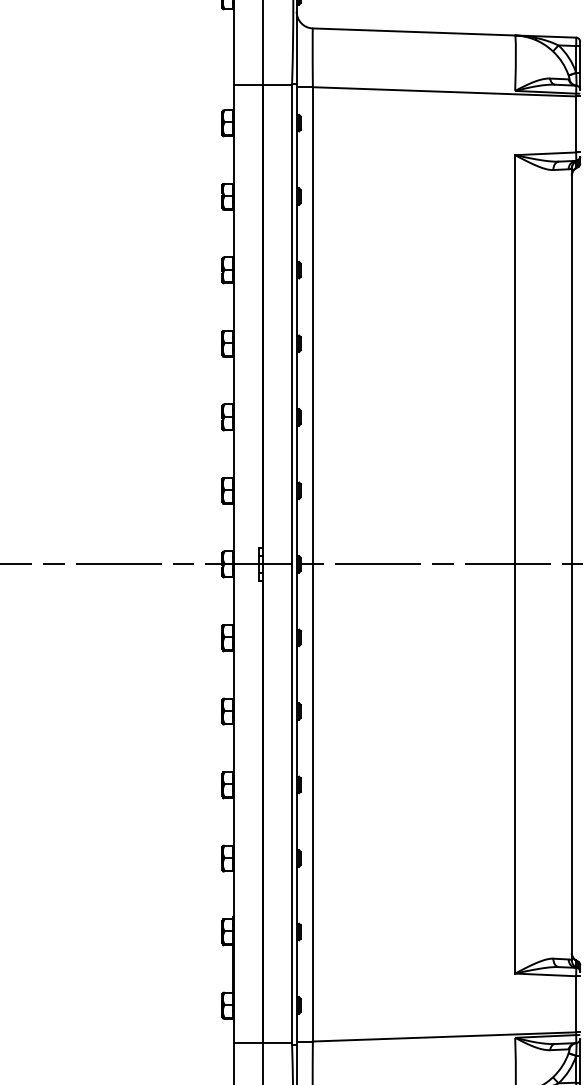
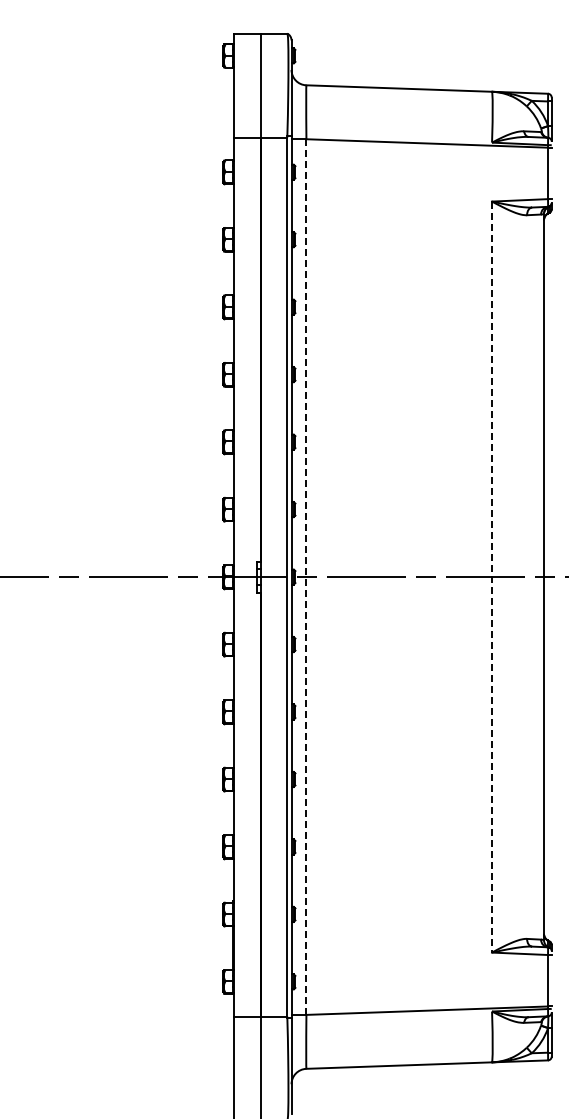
line: (312, 564) -> (306, 577), solid -> dashed
line: (514, 564) -> (491, 577), solid -> dashed

